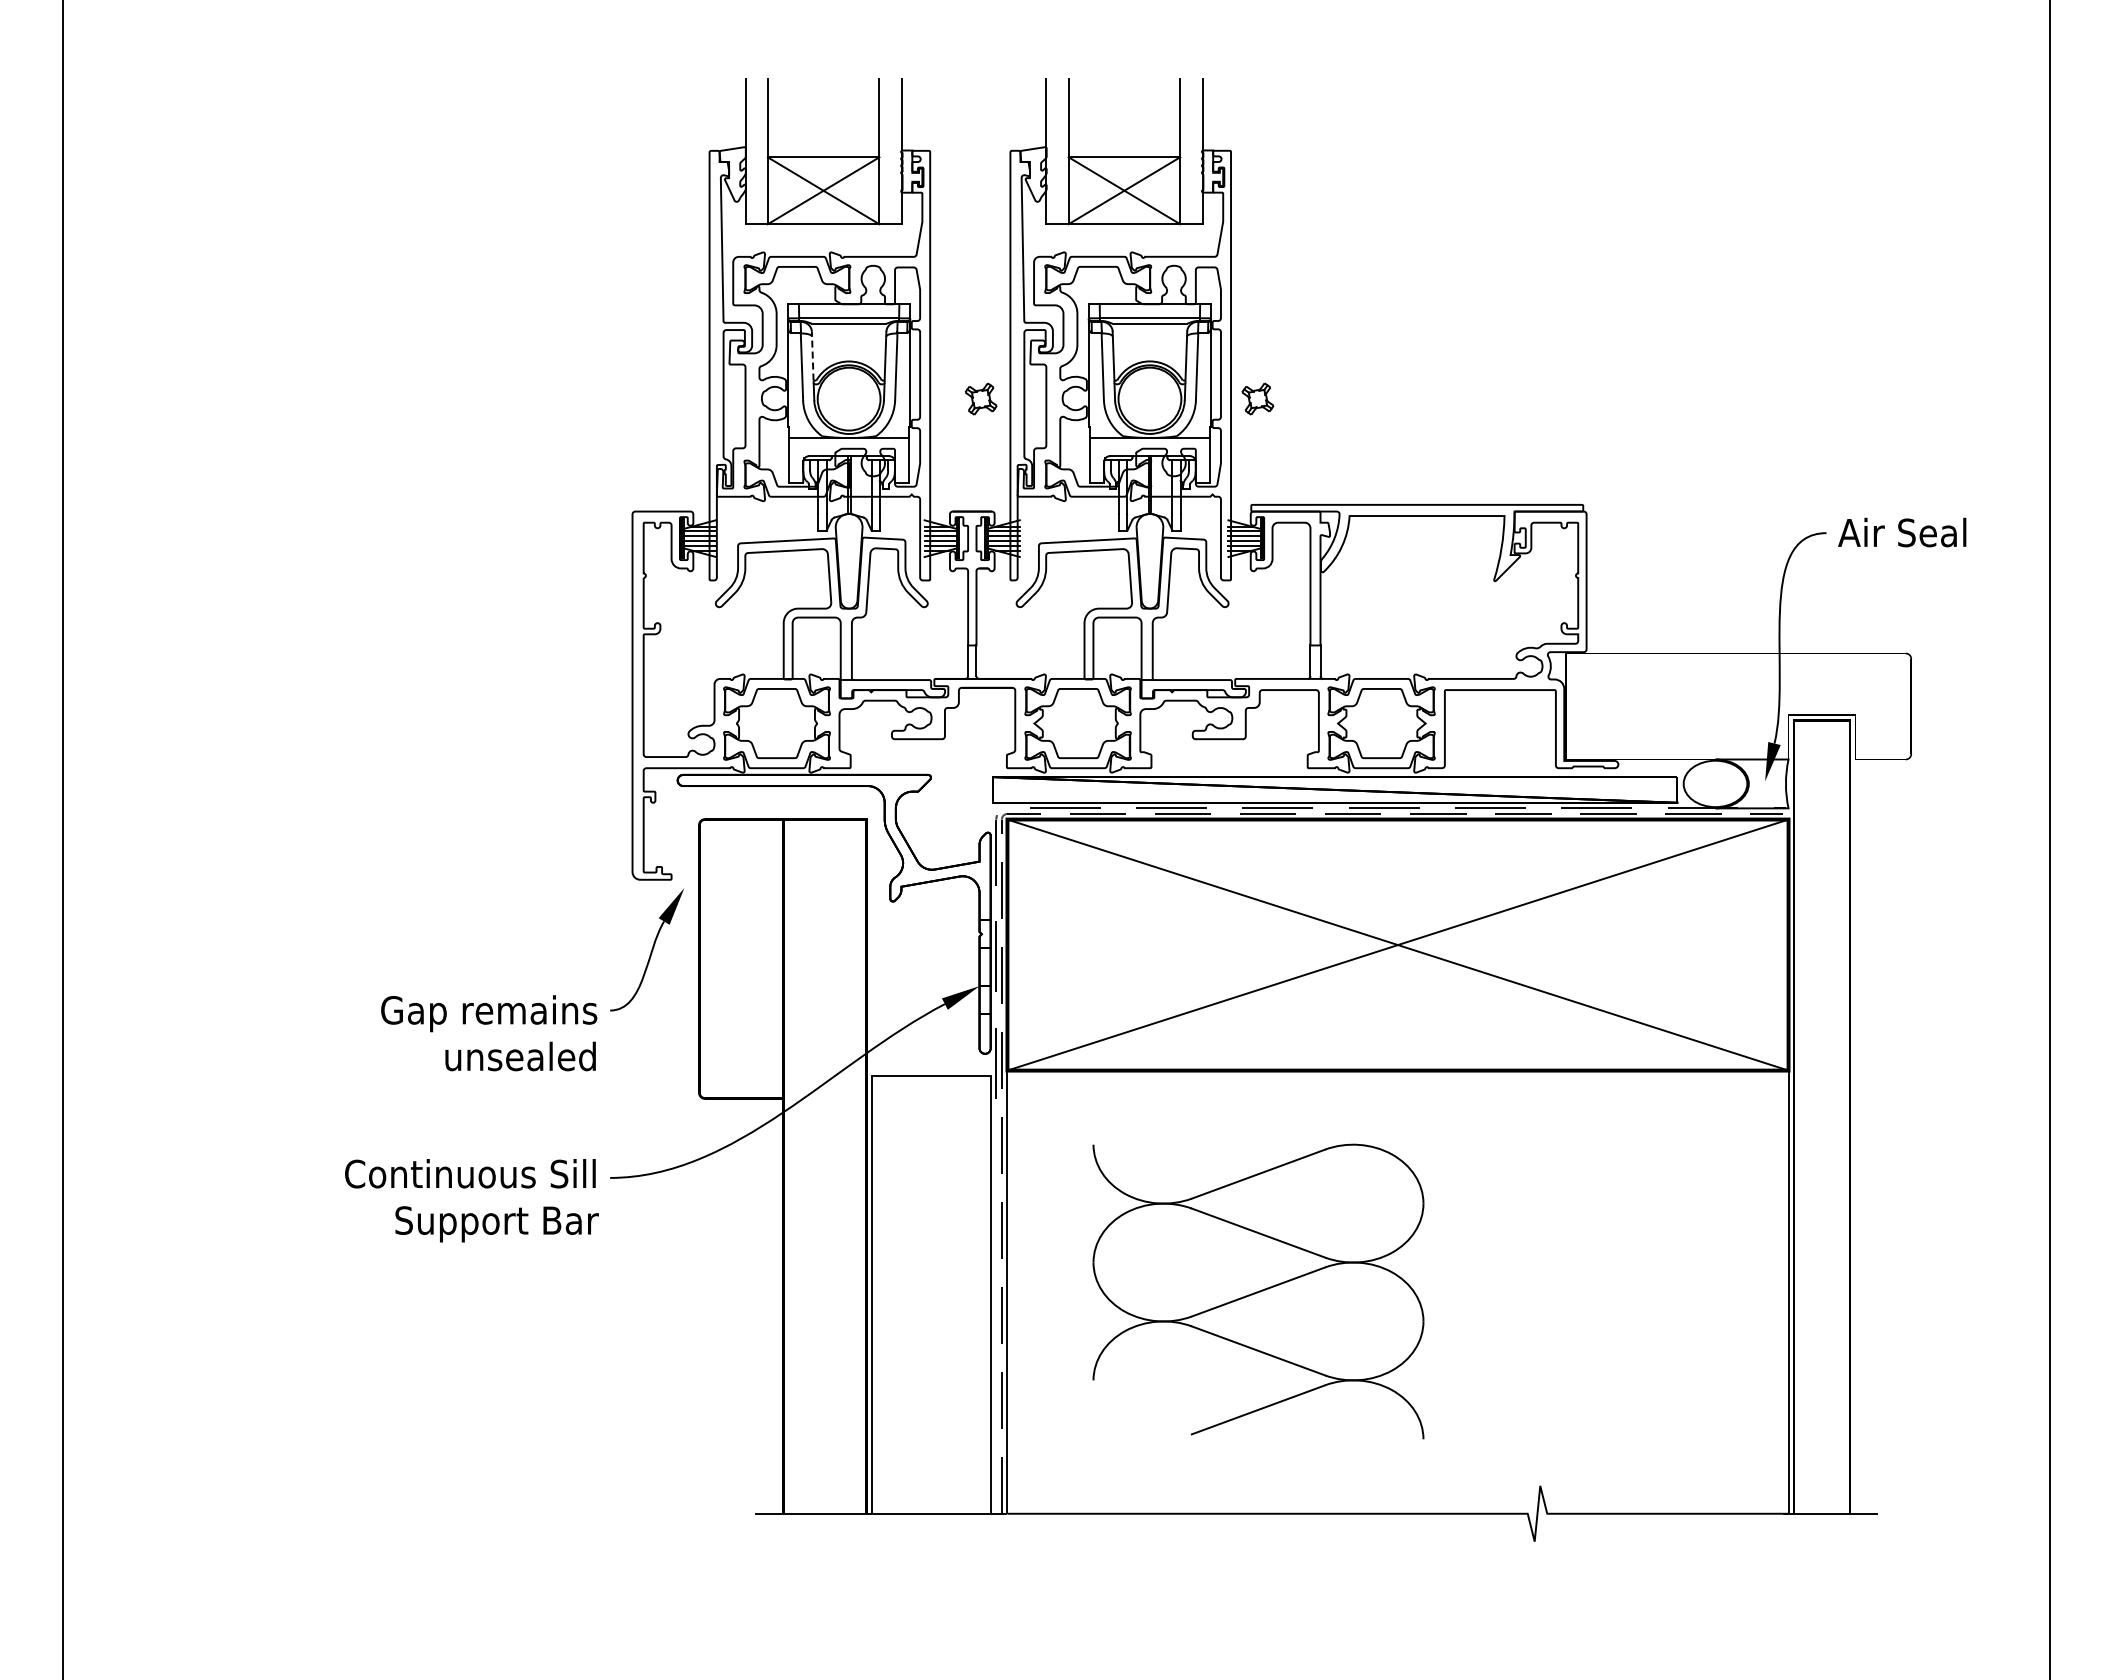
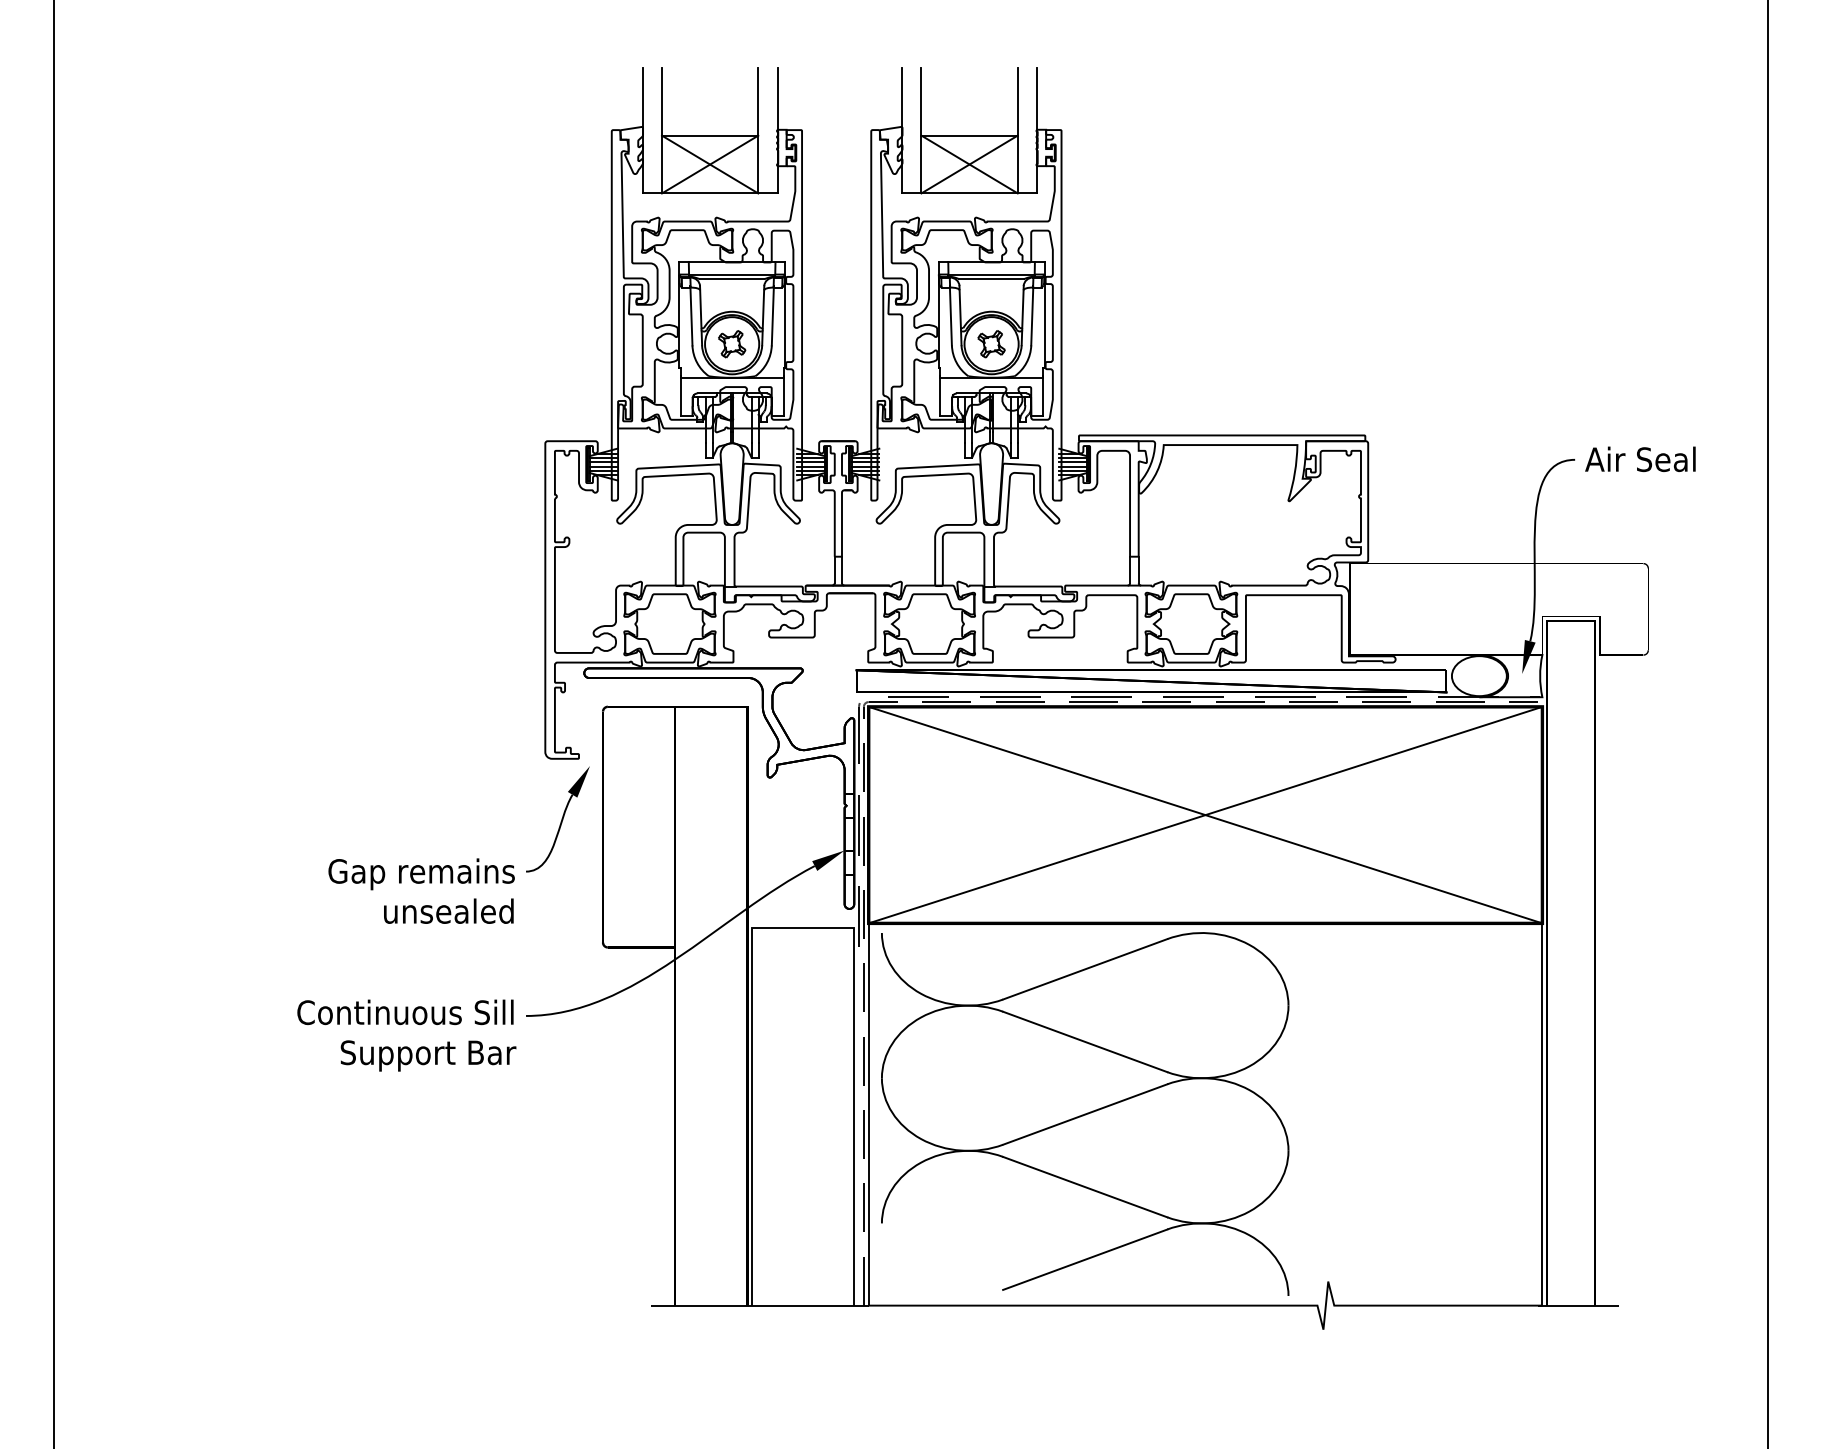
line: (812, 355) -> (700, 306), dashed -> solid
part: (980, 398) -> (731, 343), moved
part: (1257, 398) -> (991, 343), moved
part: (1258, 1291) -> (1085, 1113), size x1.43

